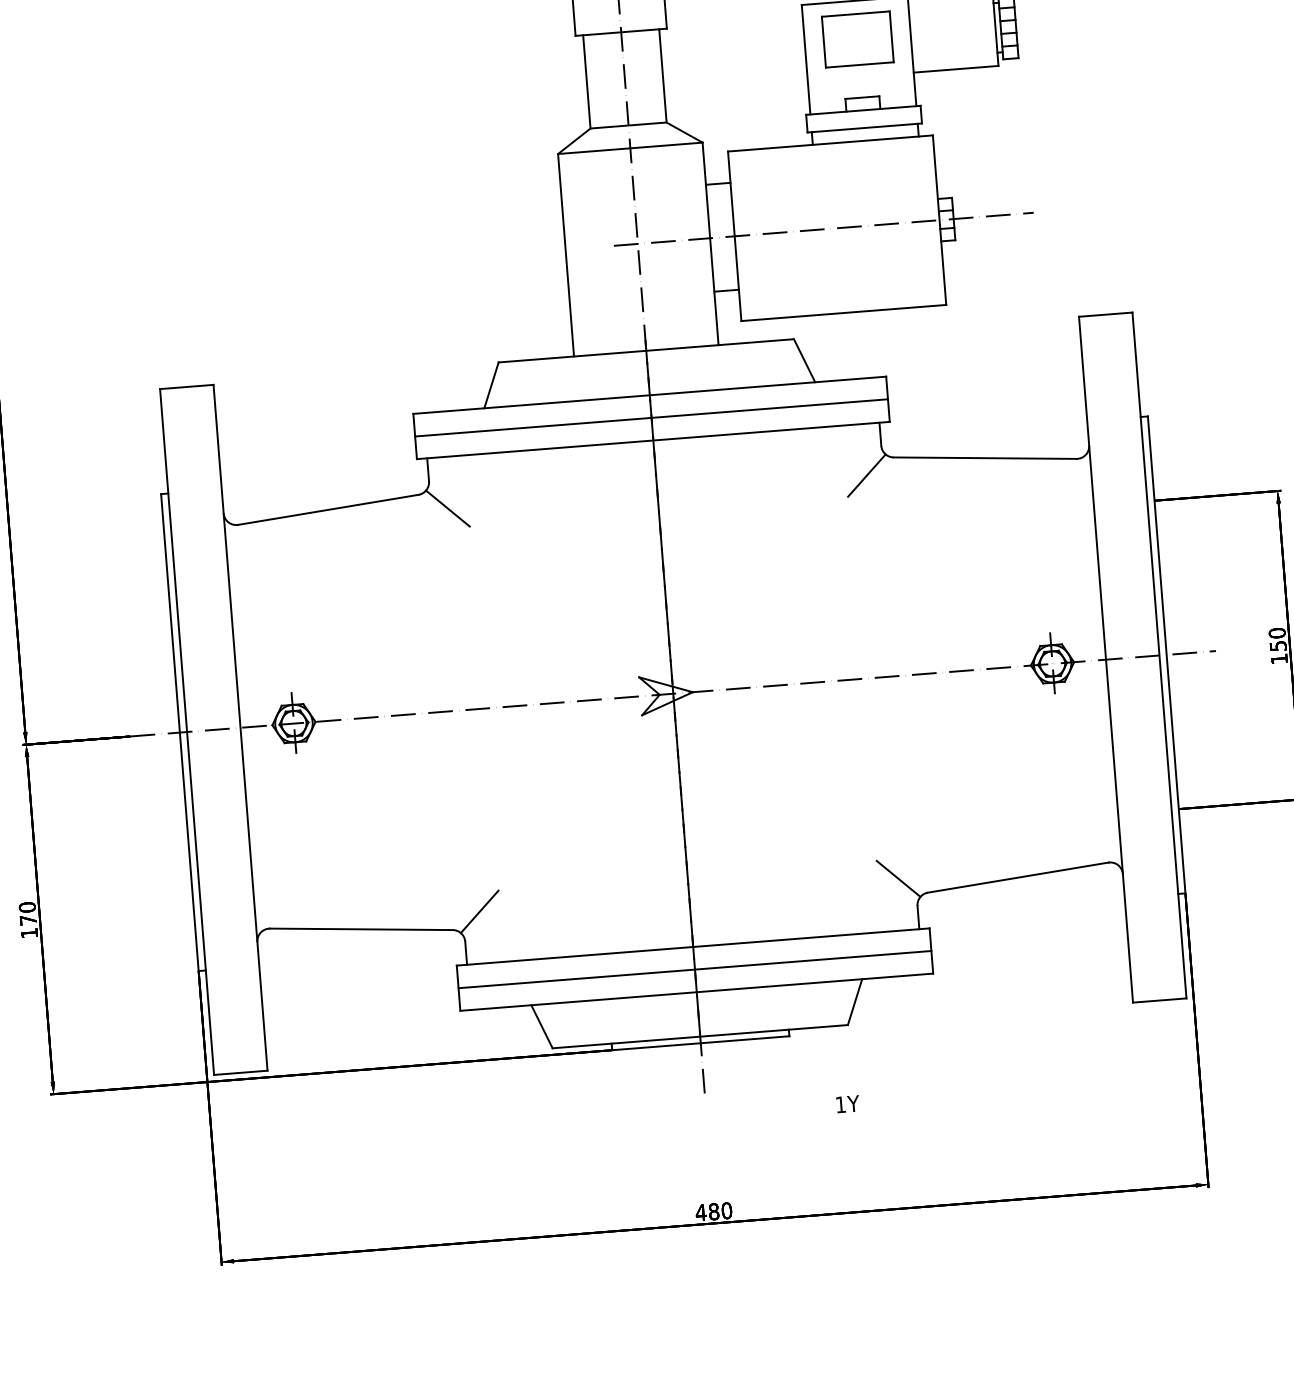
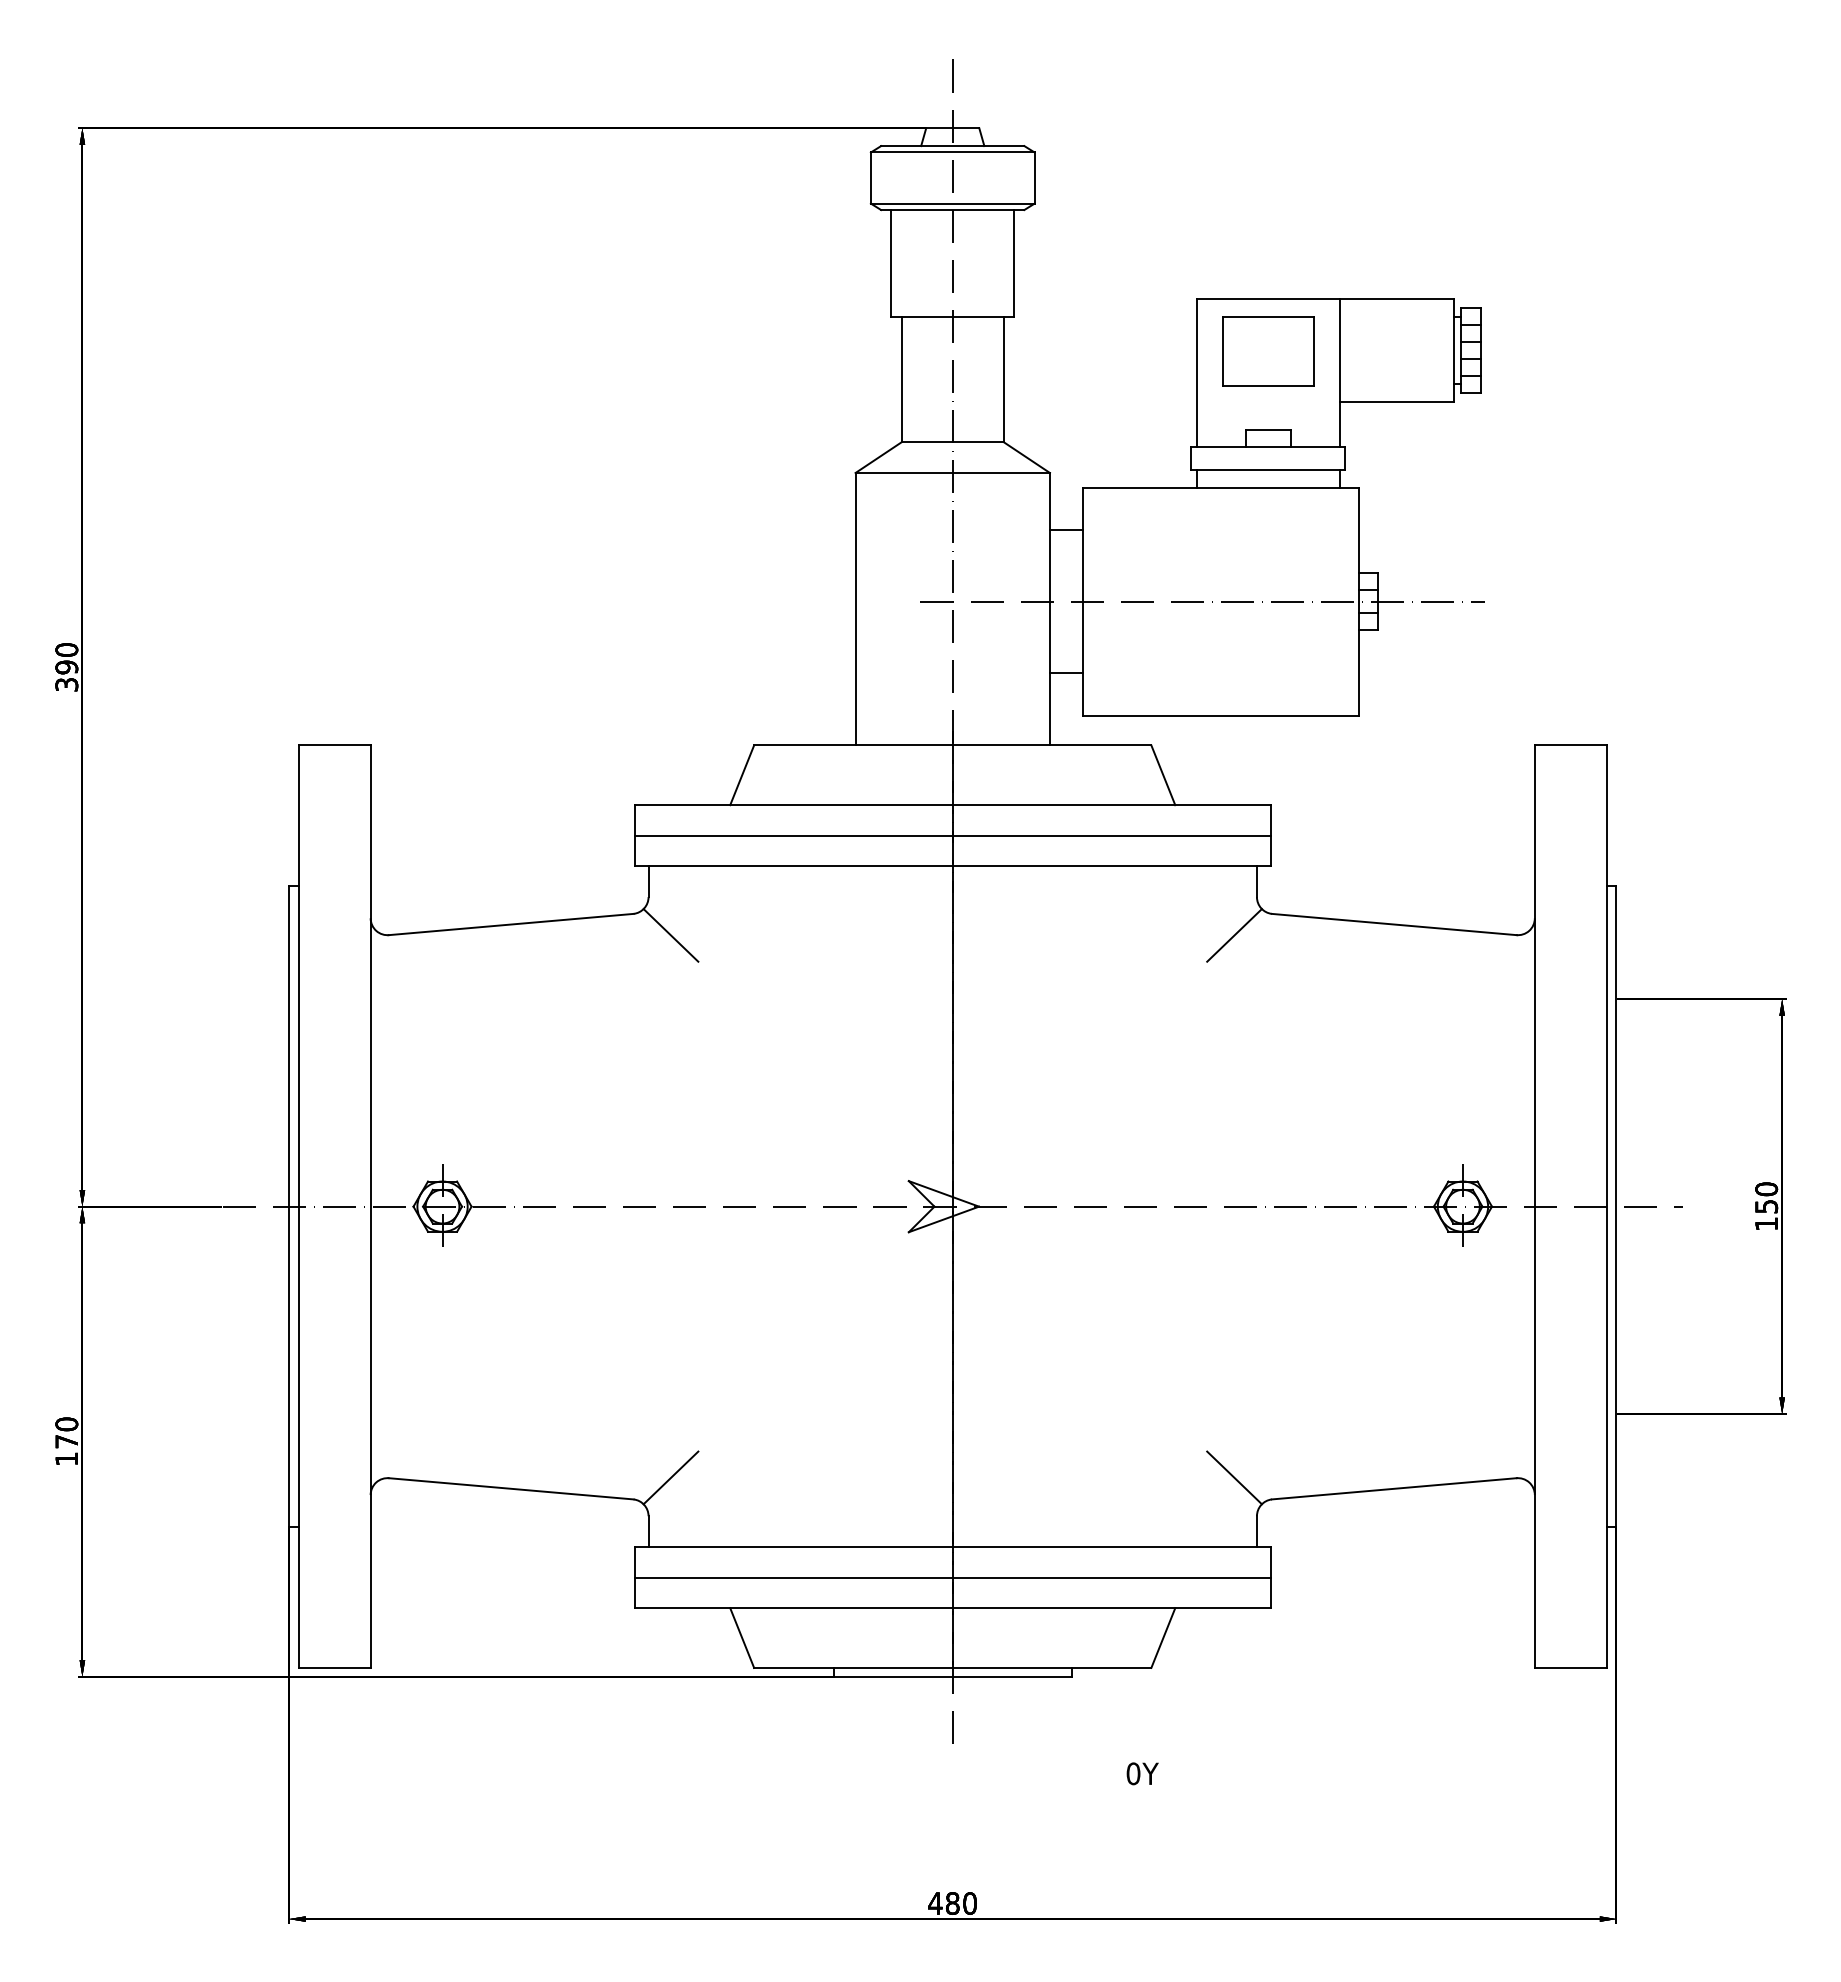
text: (840, 1104) -> (1133, 1773), 1Y -> 0Y

